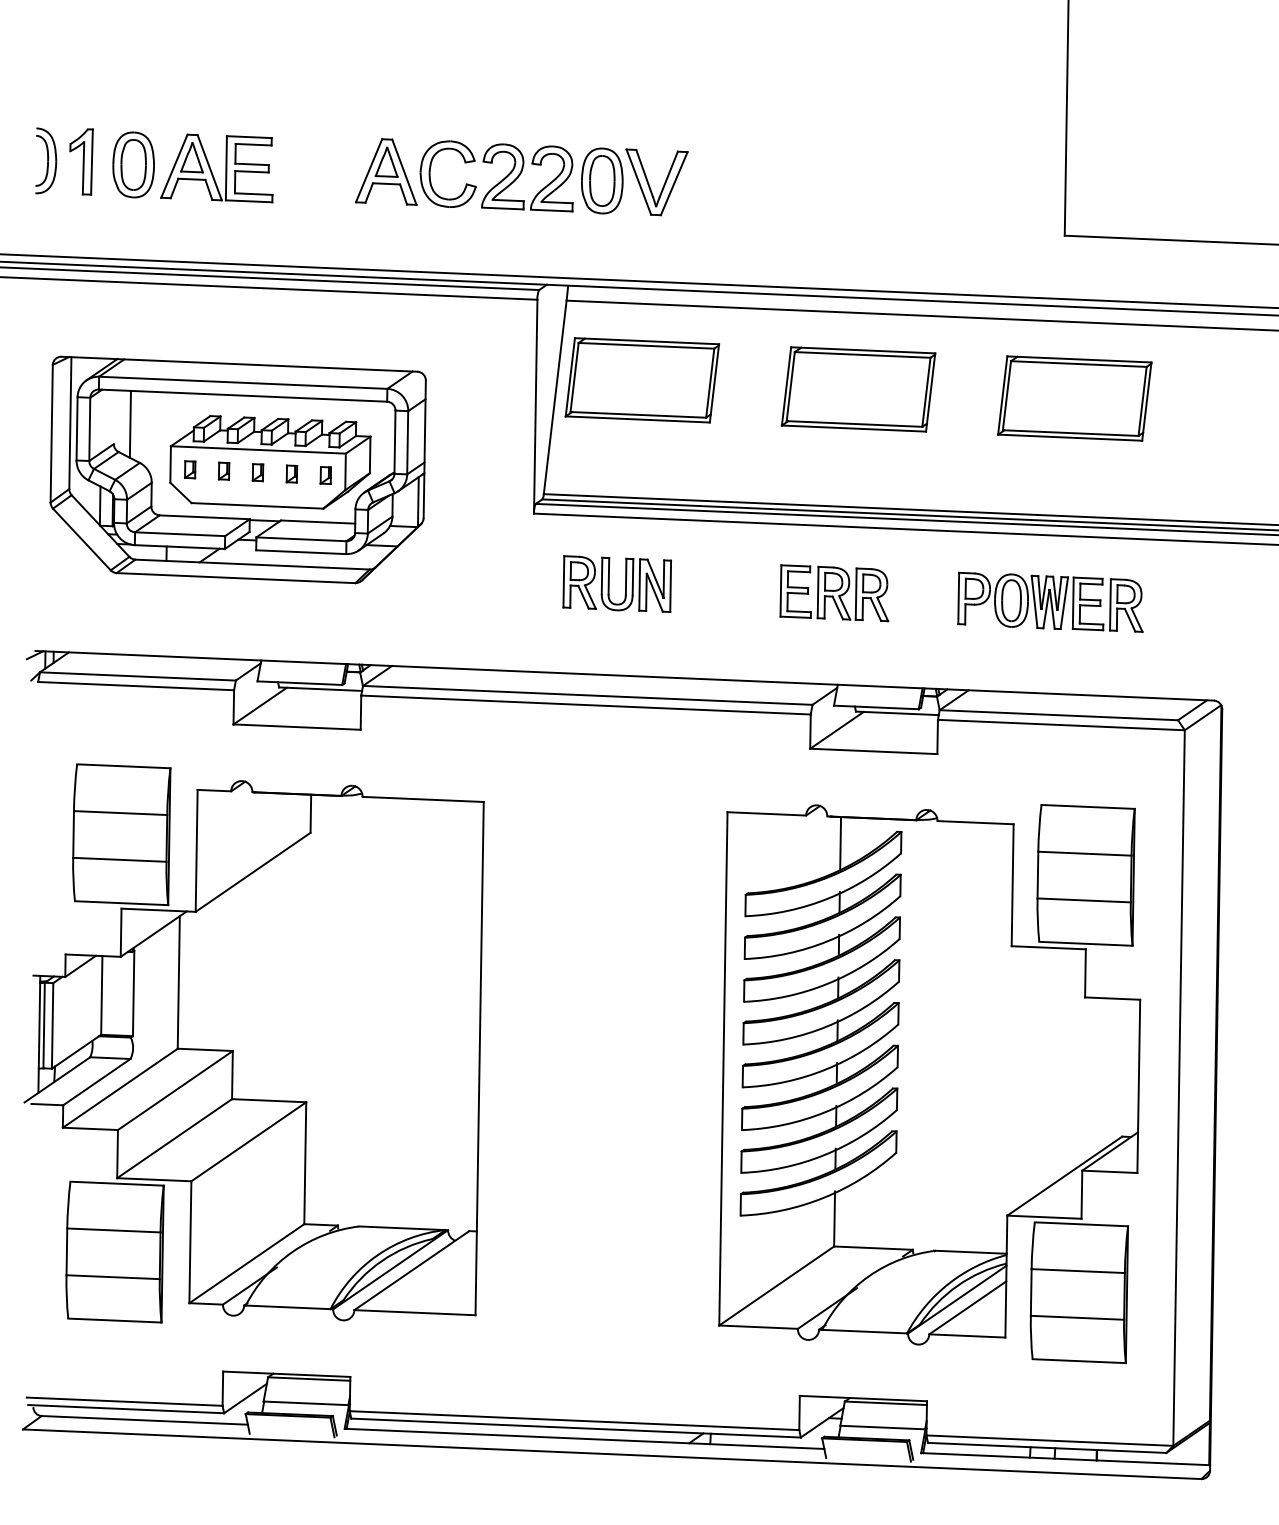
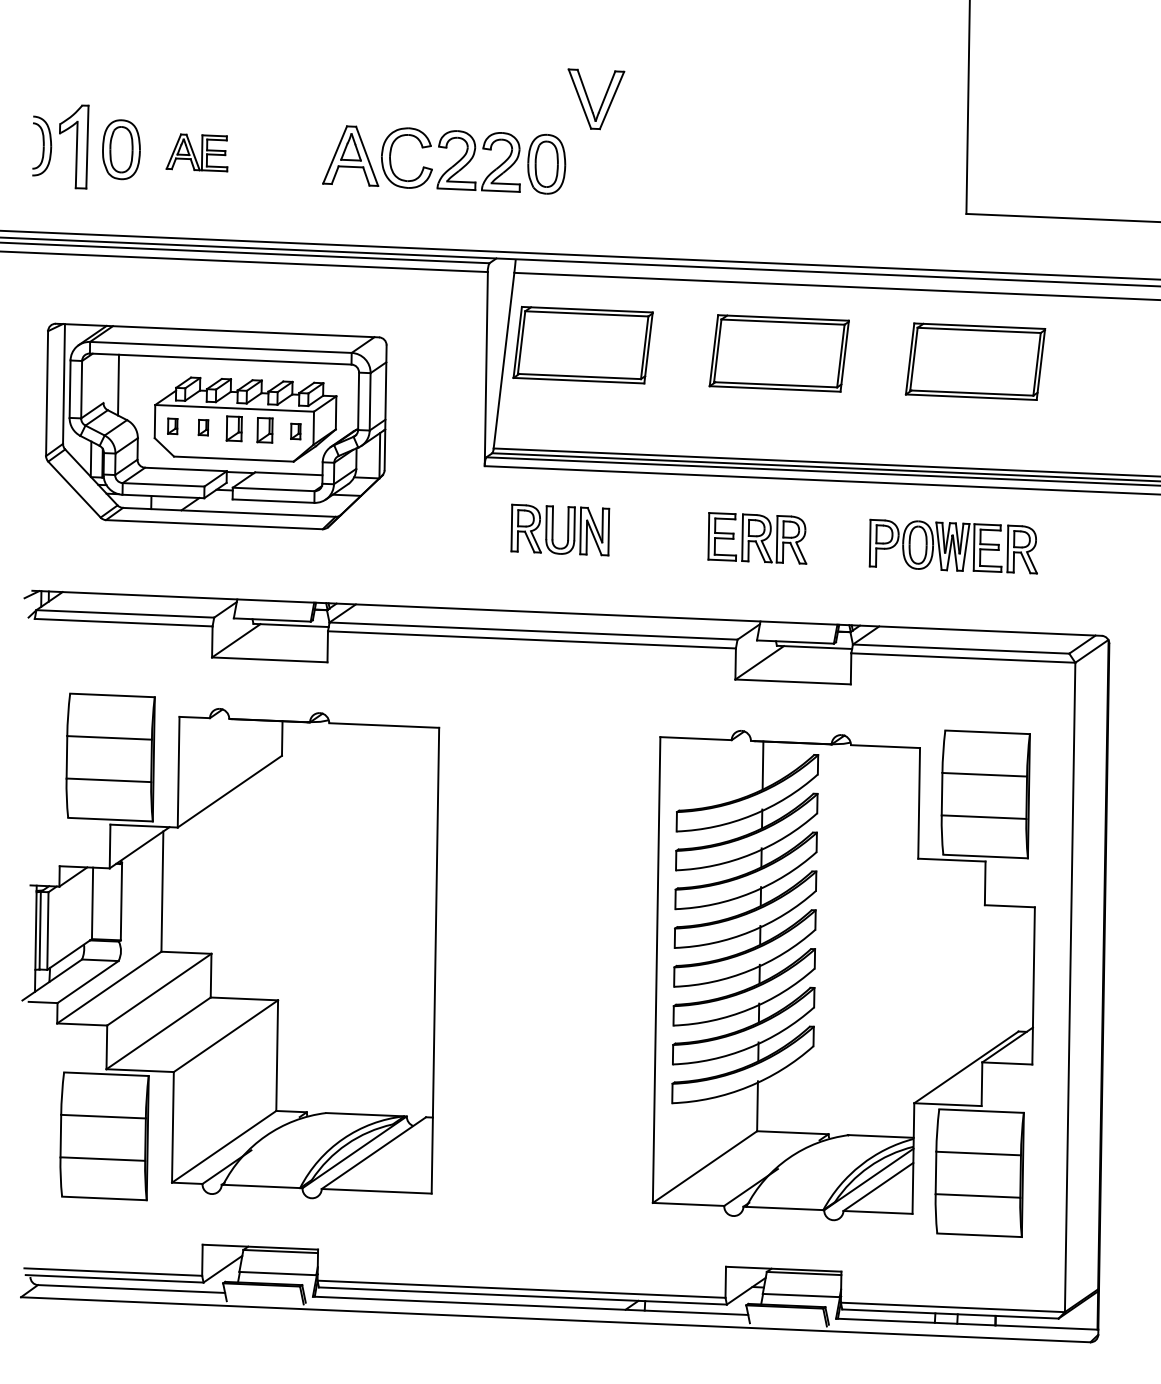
part: (81, 161) -> (74, 146), size x1.4
part: (216, 168) -> (196, 152), size x0.6
part: (649, 183) -> (589, 100), moved
part: (257, 472) -> (233, 428), size x1.6
part: (291, 473) -> (264, 429), size x1.6

